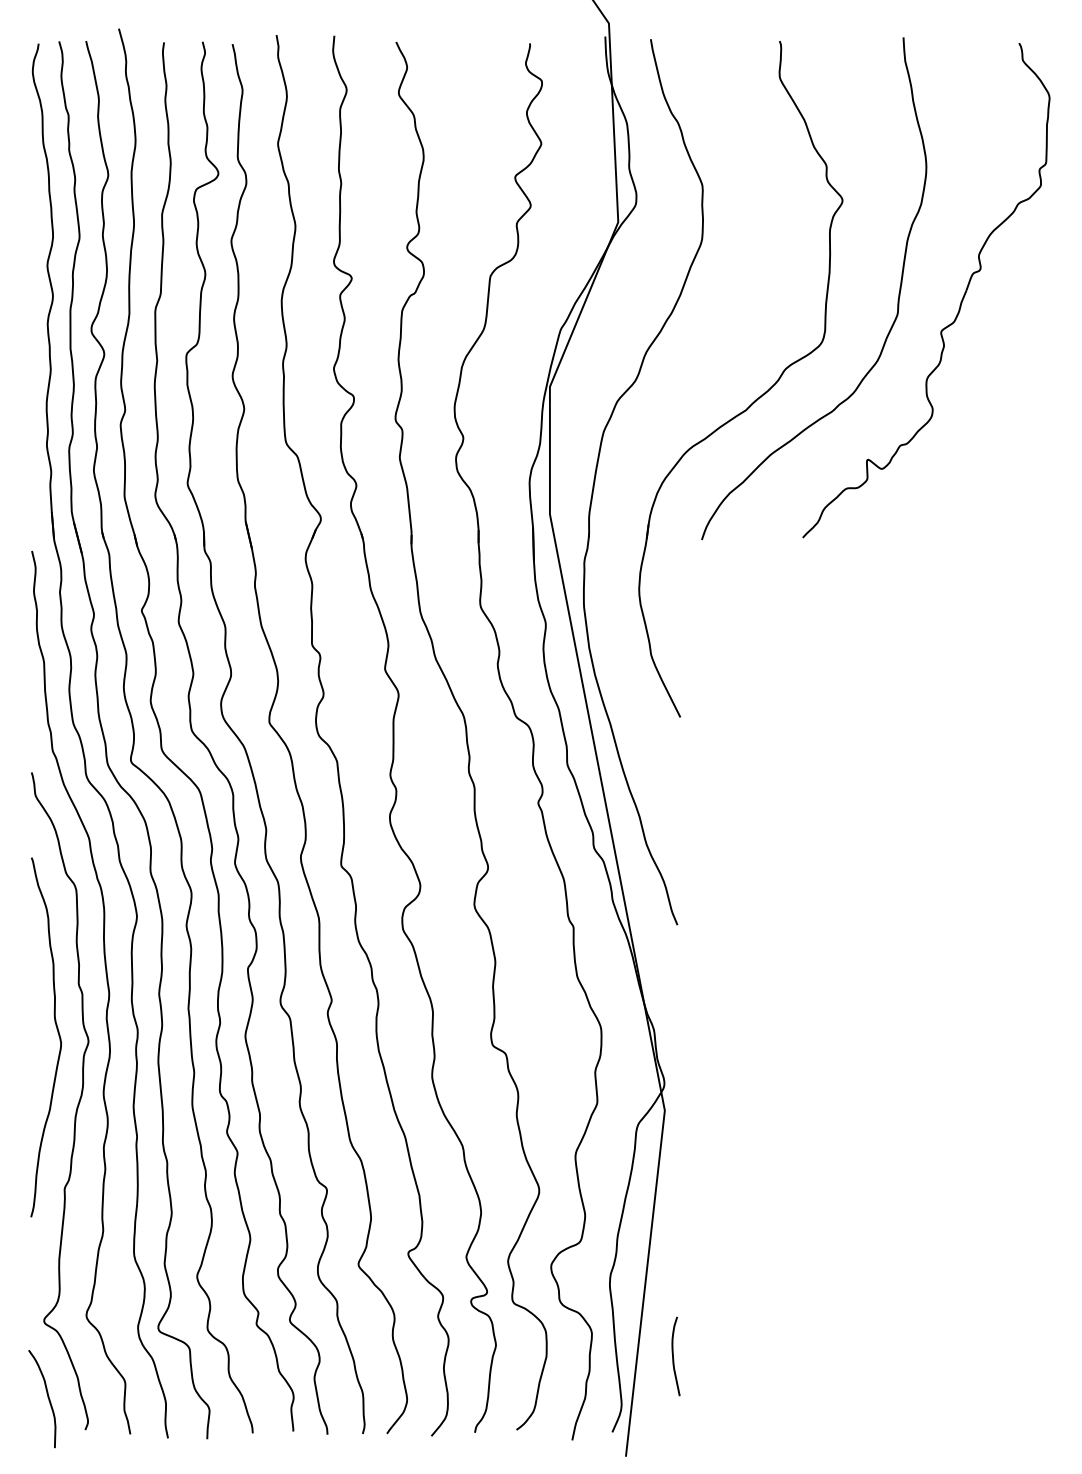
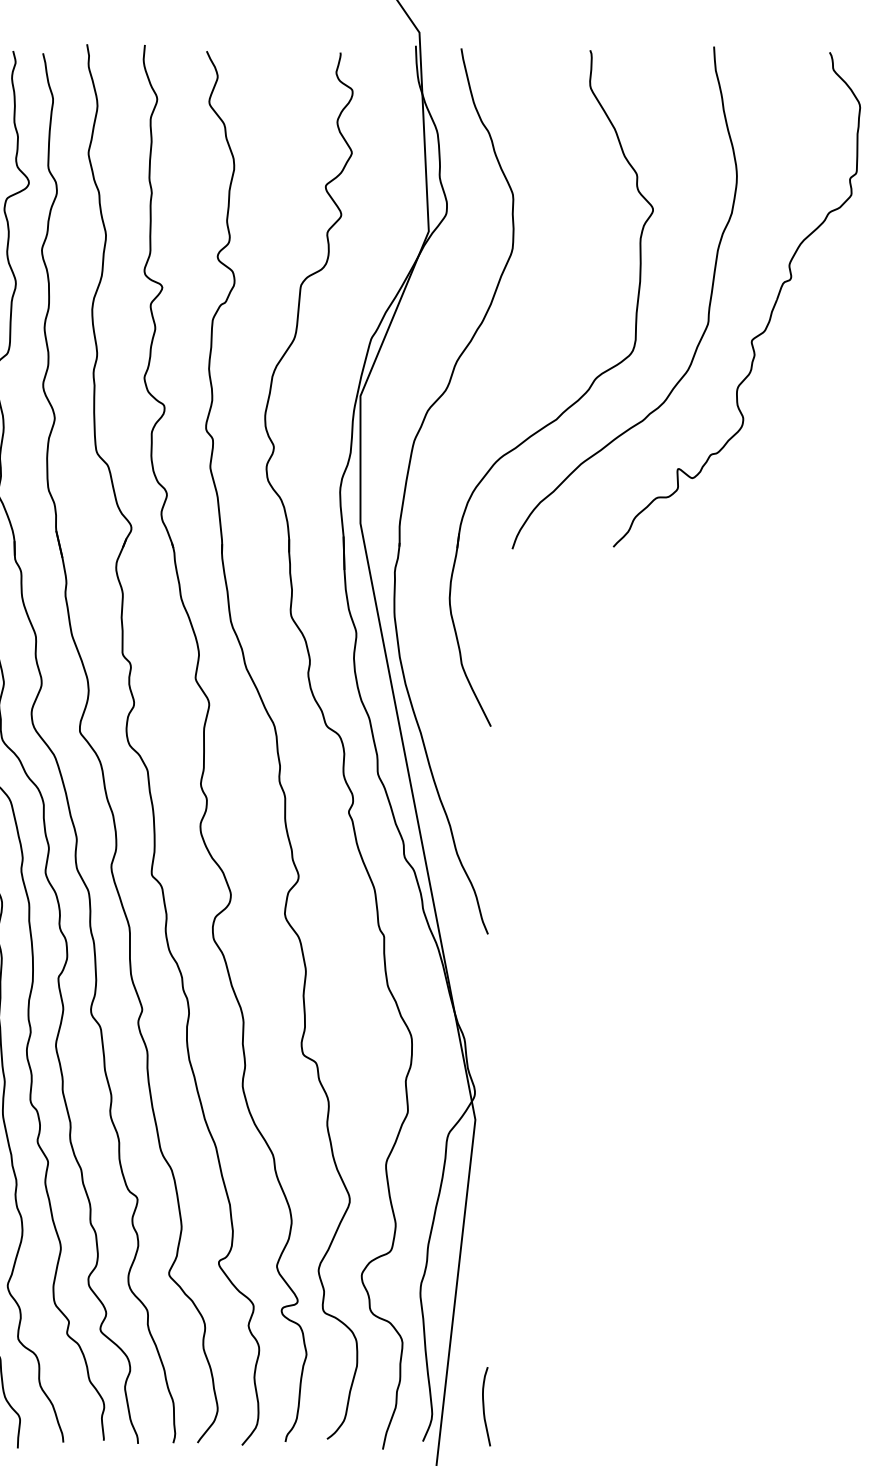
curve: (673, 1356) -> (484, 1406), moved

